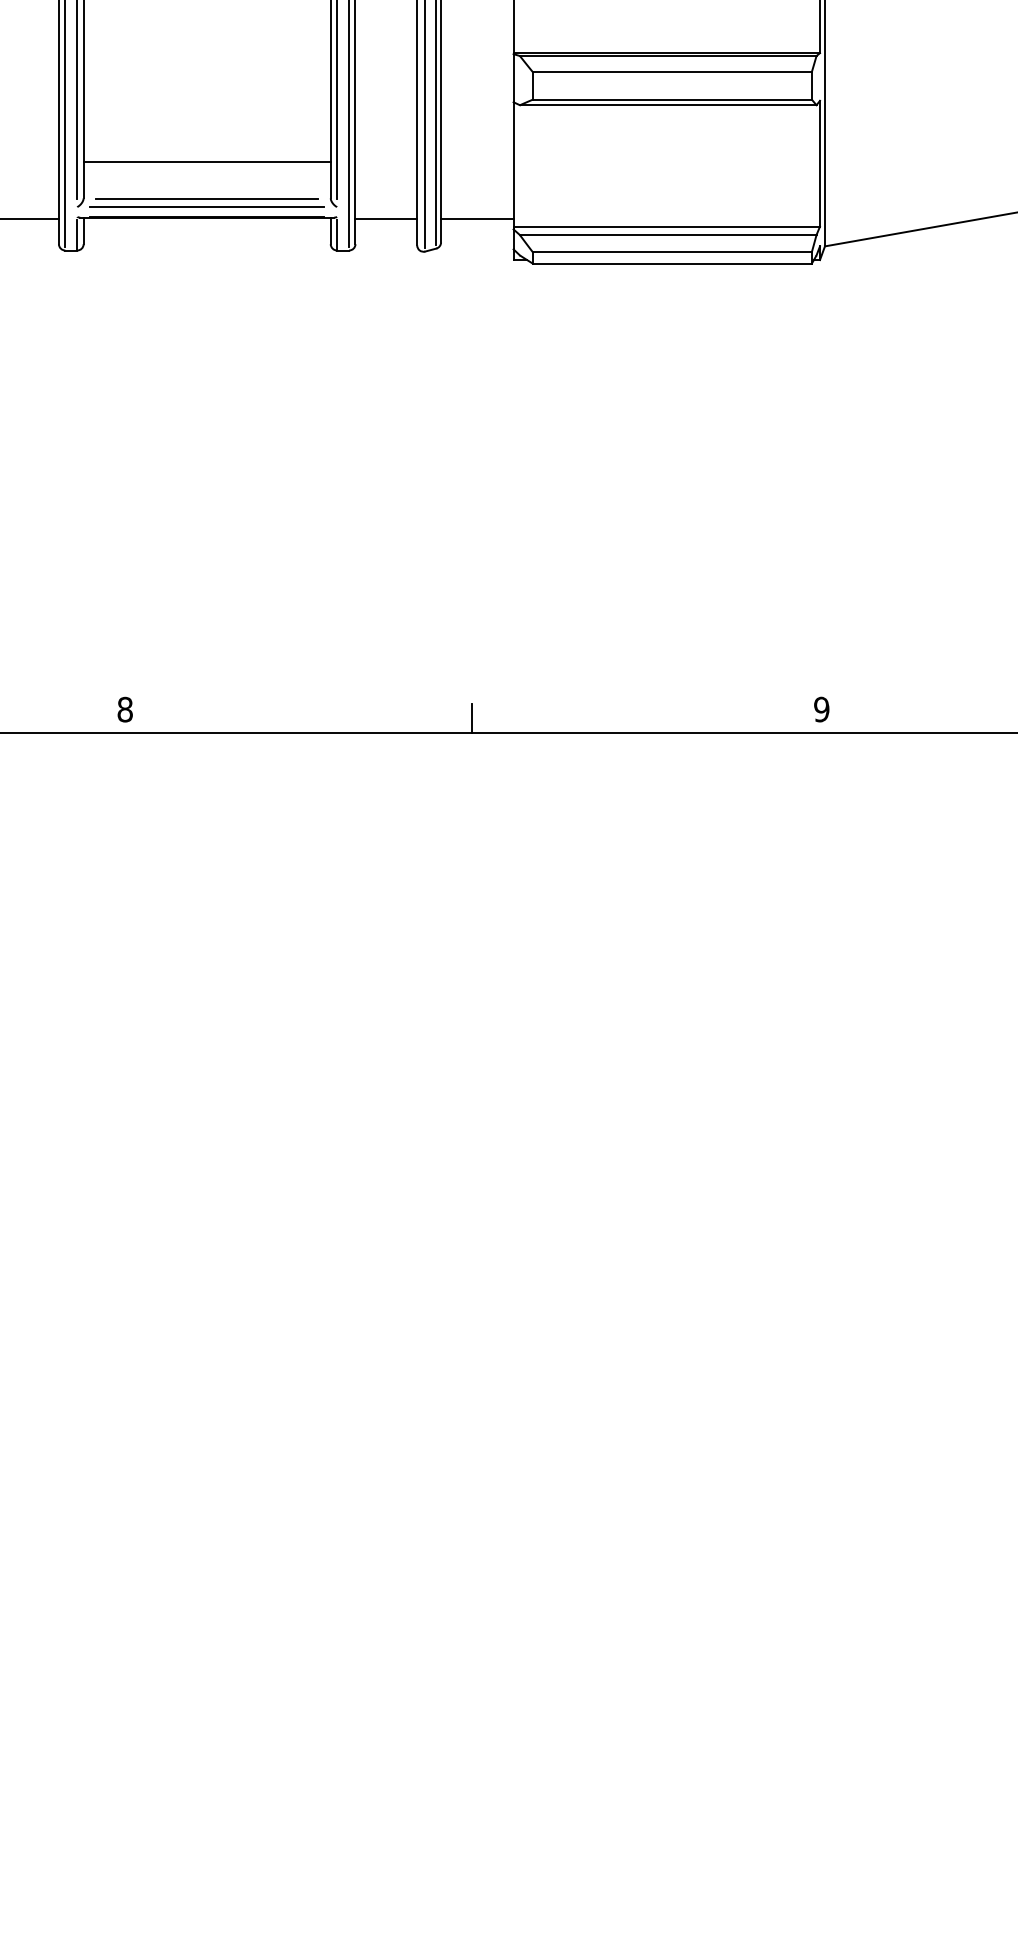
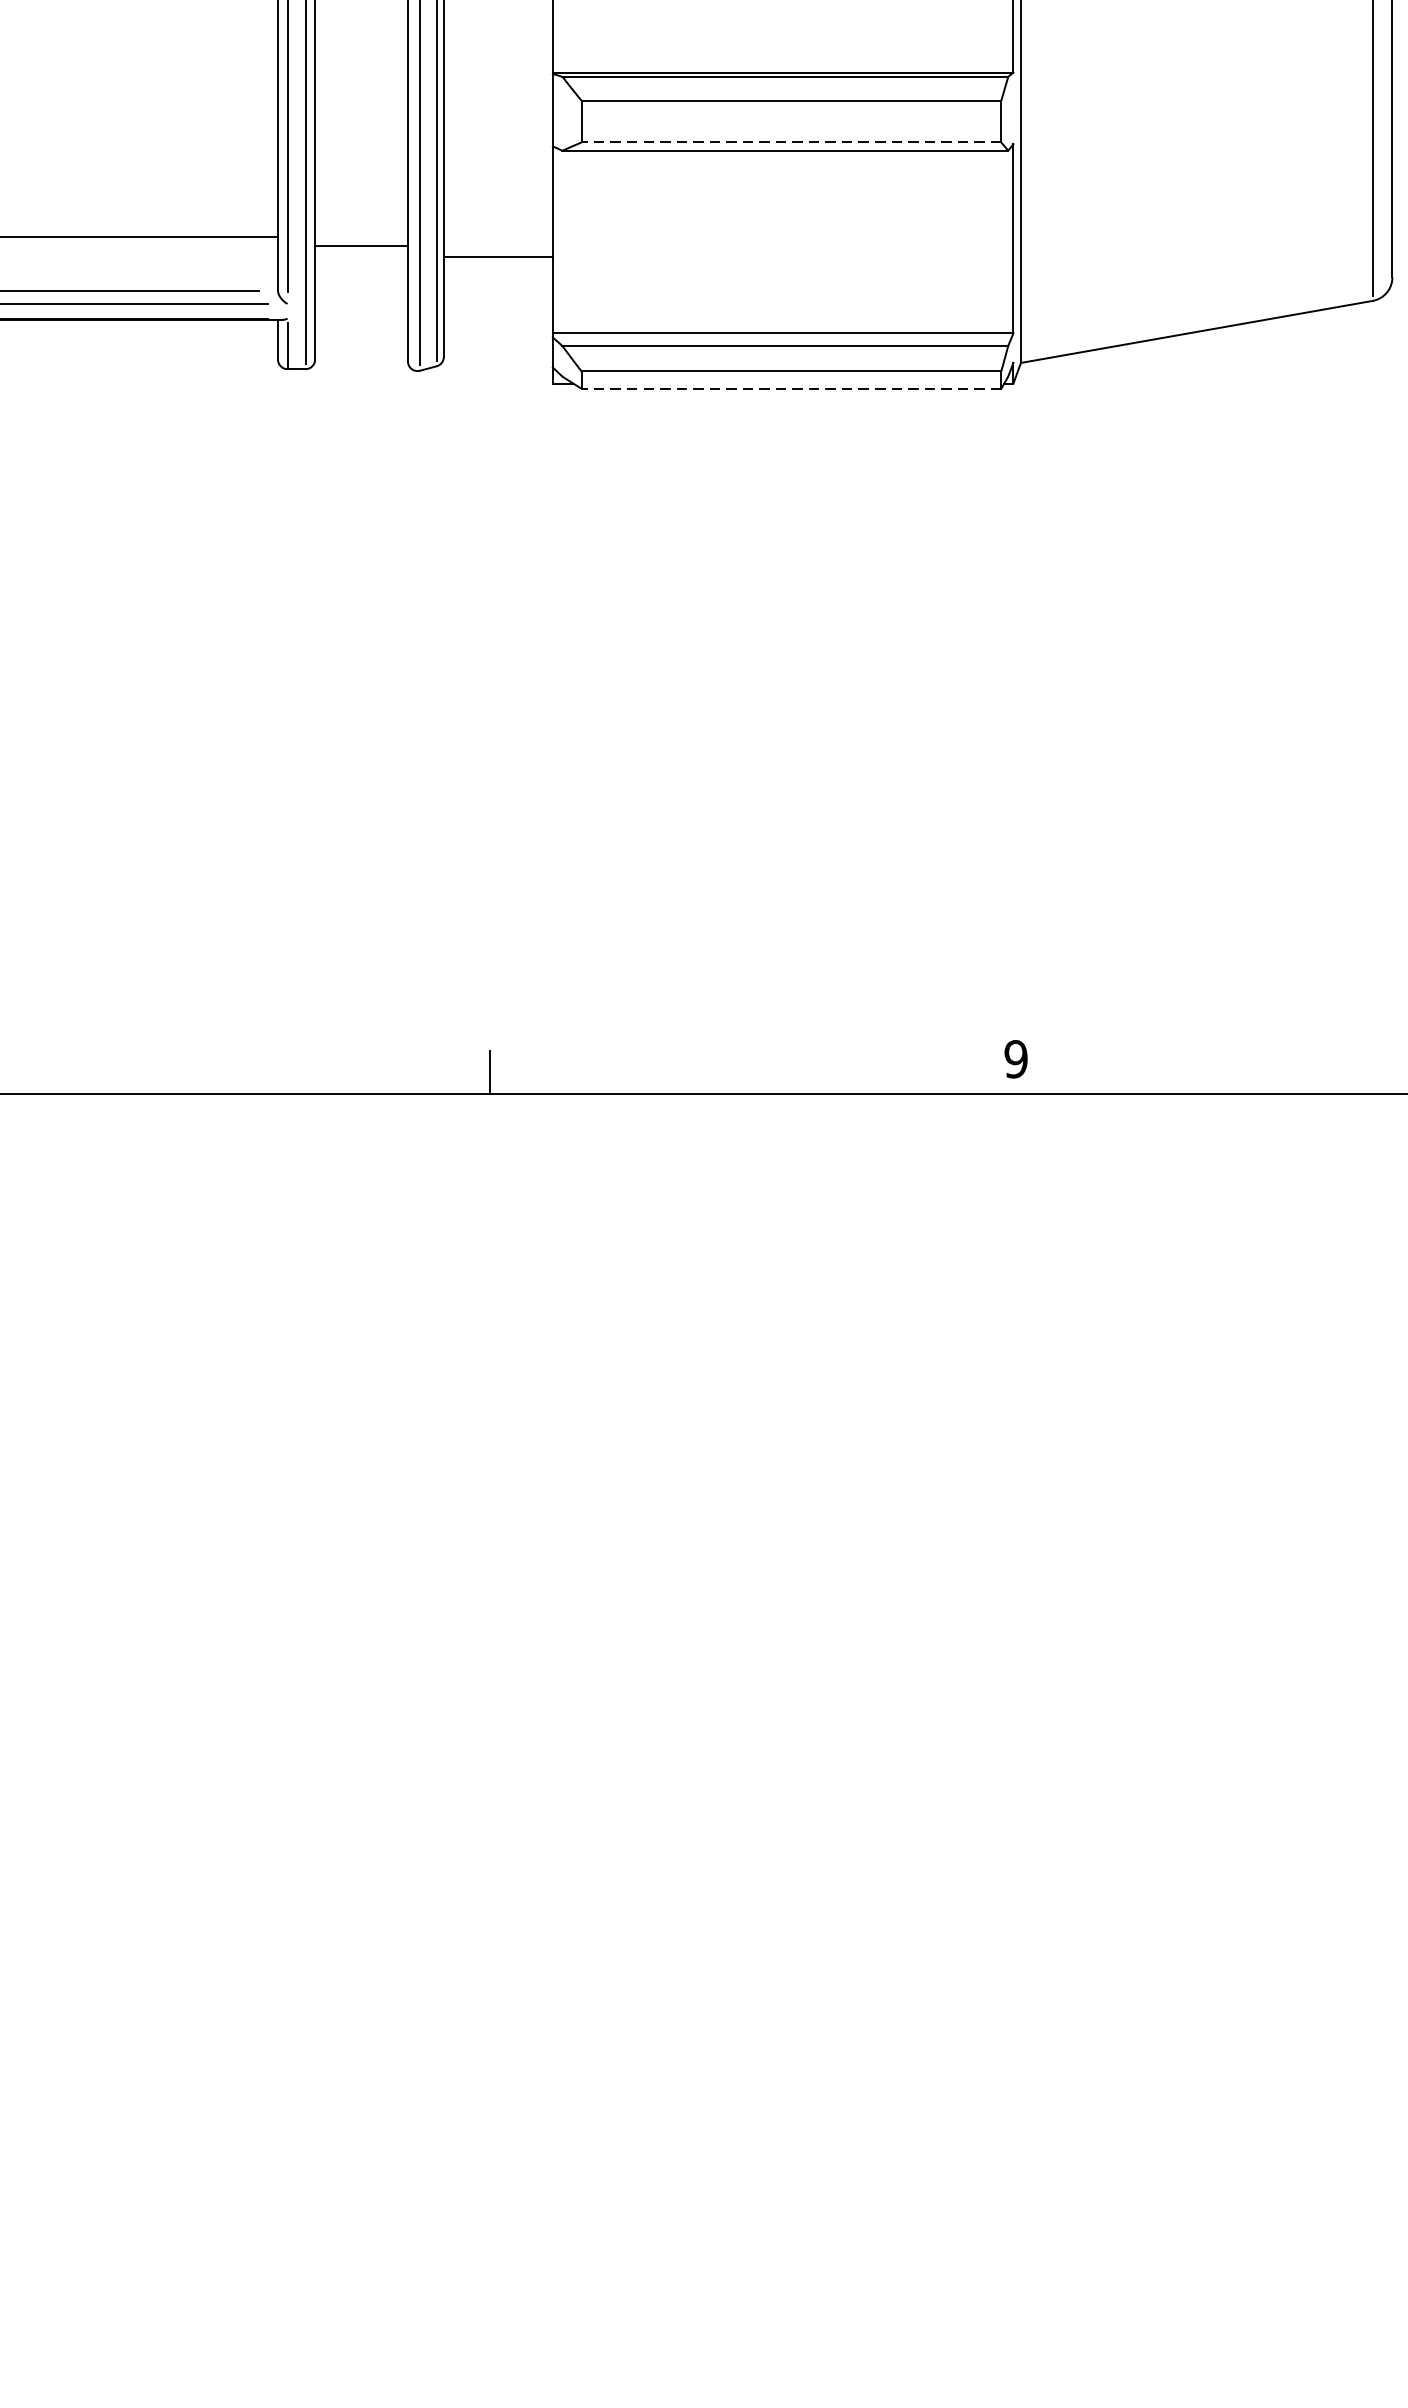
line: (672, 99) -> (791, 142), solid -> dashed
line: (386, 218) -> (361, 245), moved
line: (477, 218) -> (498, 256), moved
line: (672, 263) -> (791, 388), solid -> dashed

